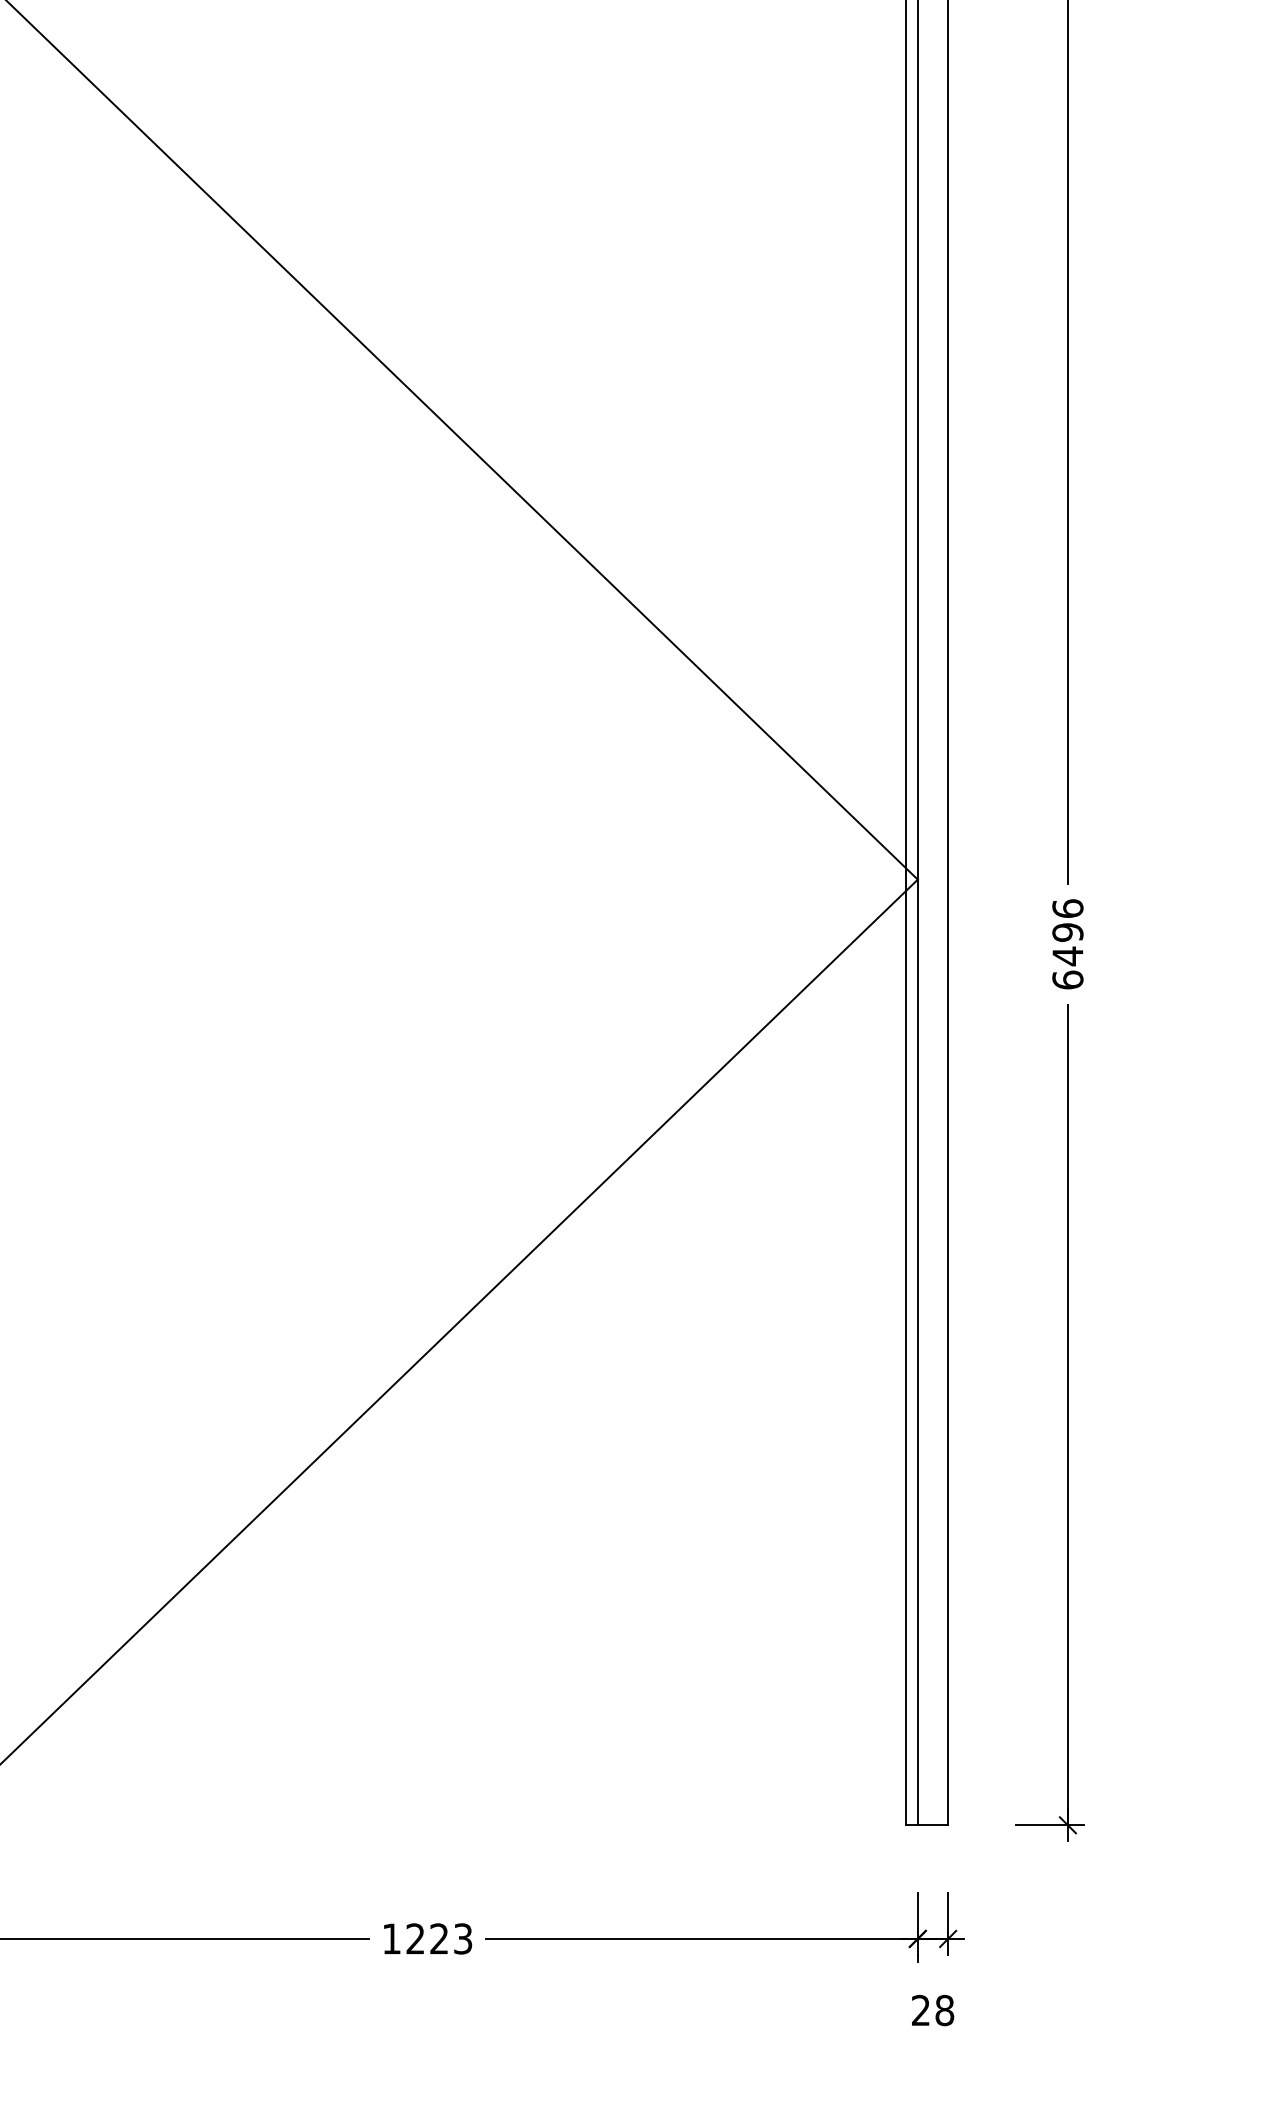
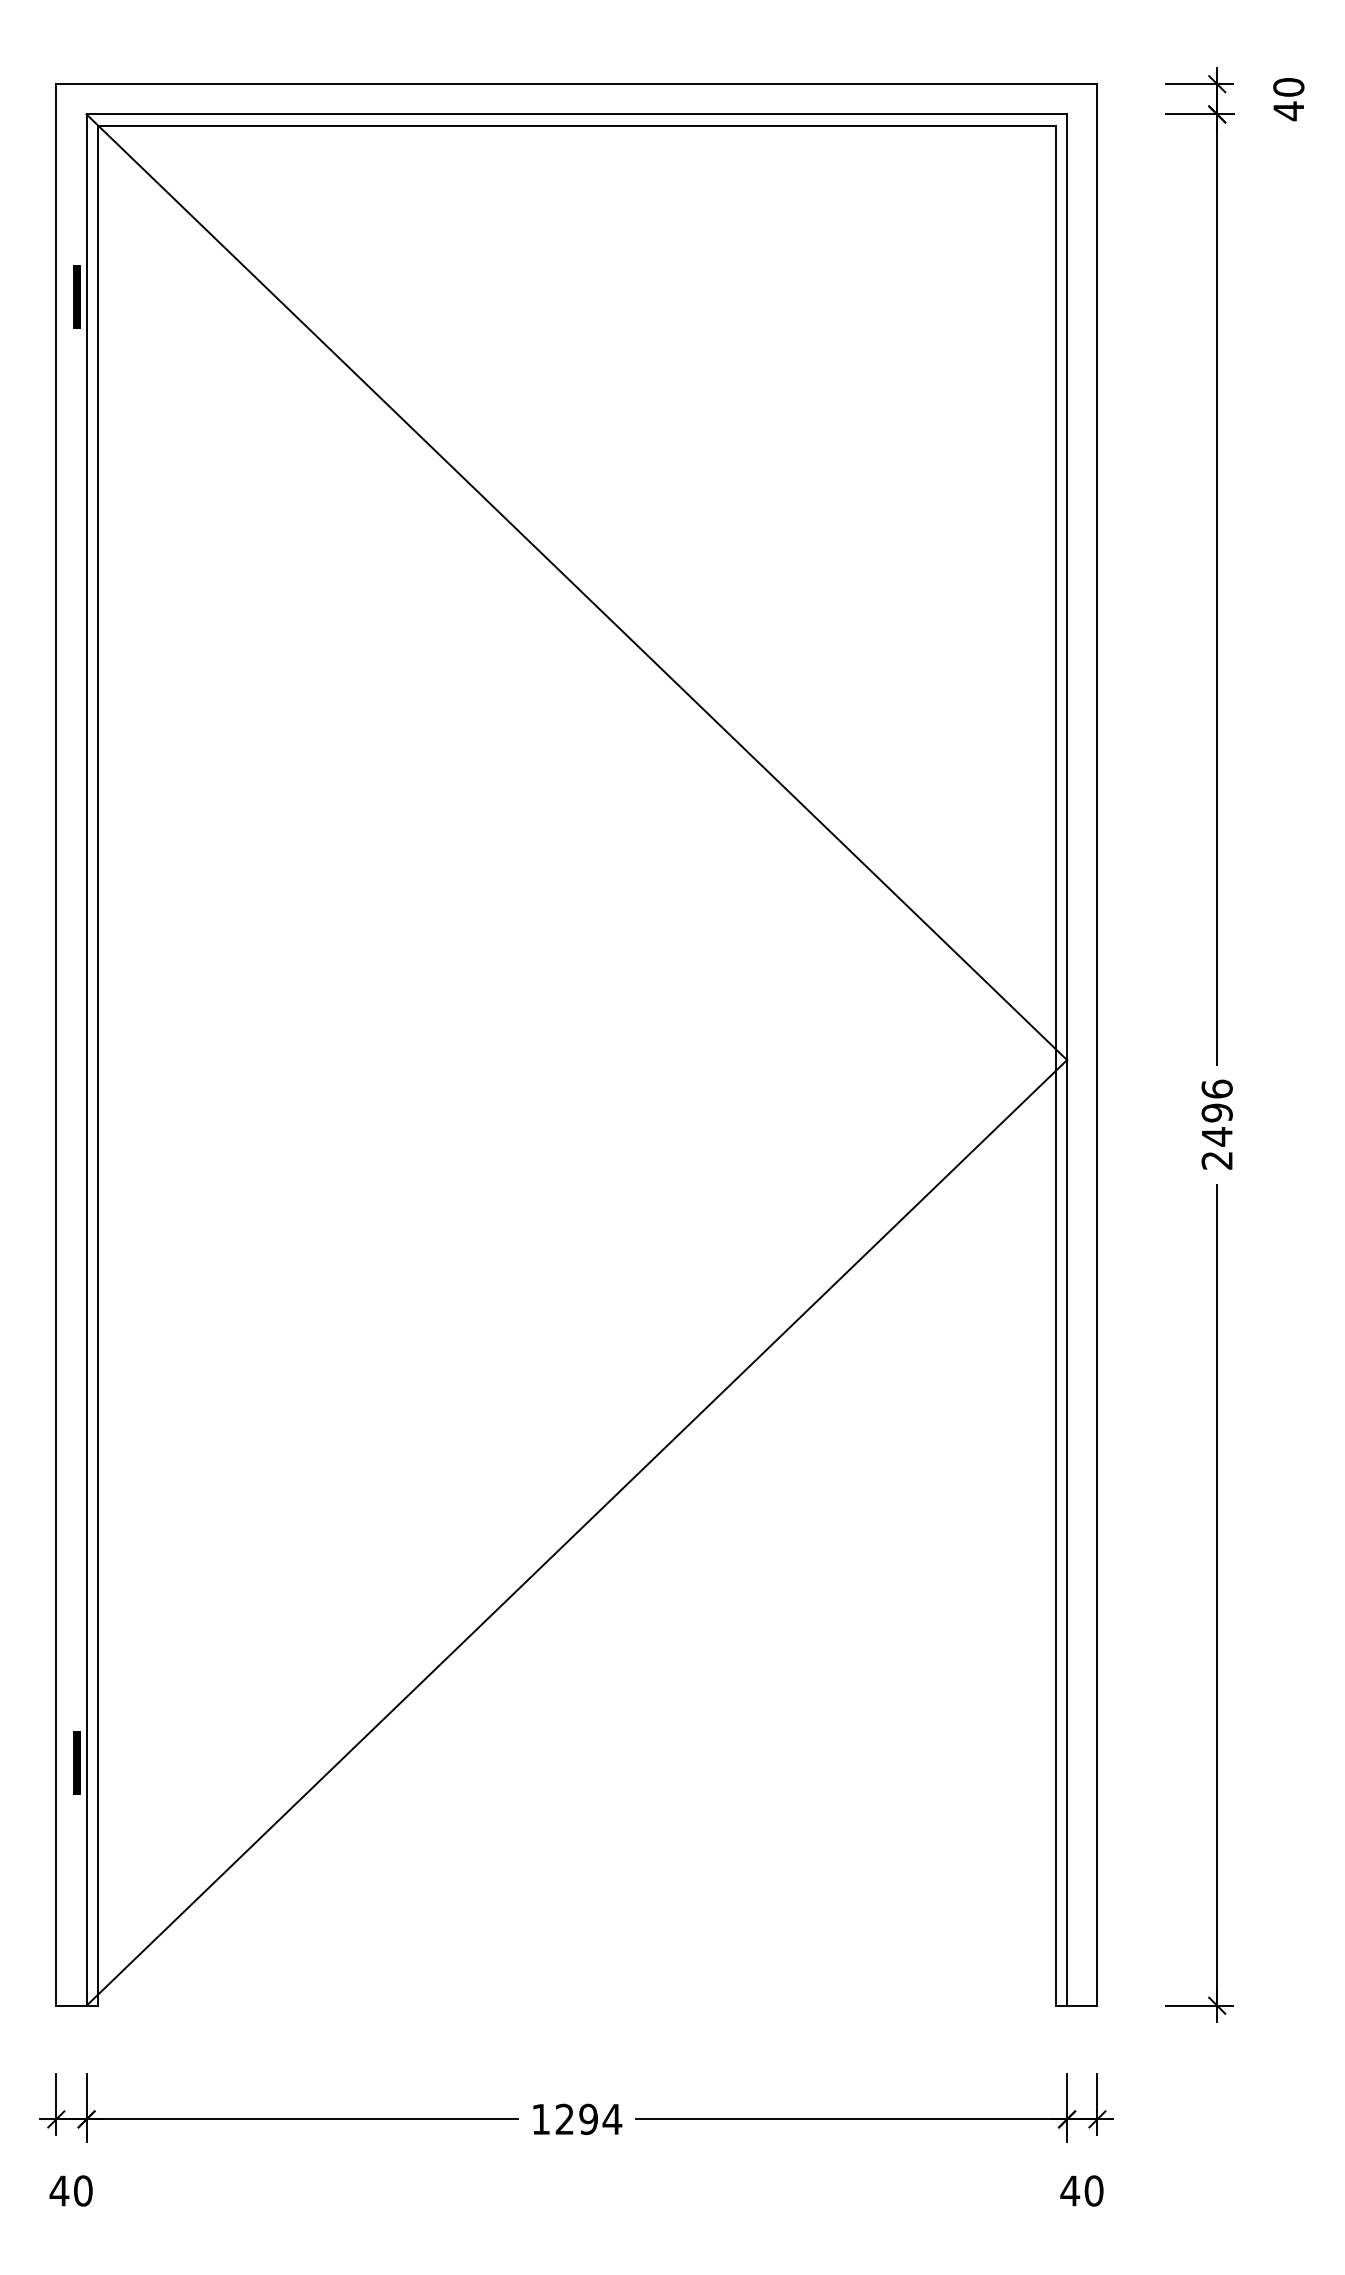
text: (1067, 980) -> (1216, 1160), 6496 -> 2496
text: (451, 1939) -> (600, 2119), 1223 -> 1294
text: (932, 2010) -> (1081, 2190), 28 -> 40

